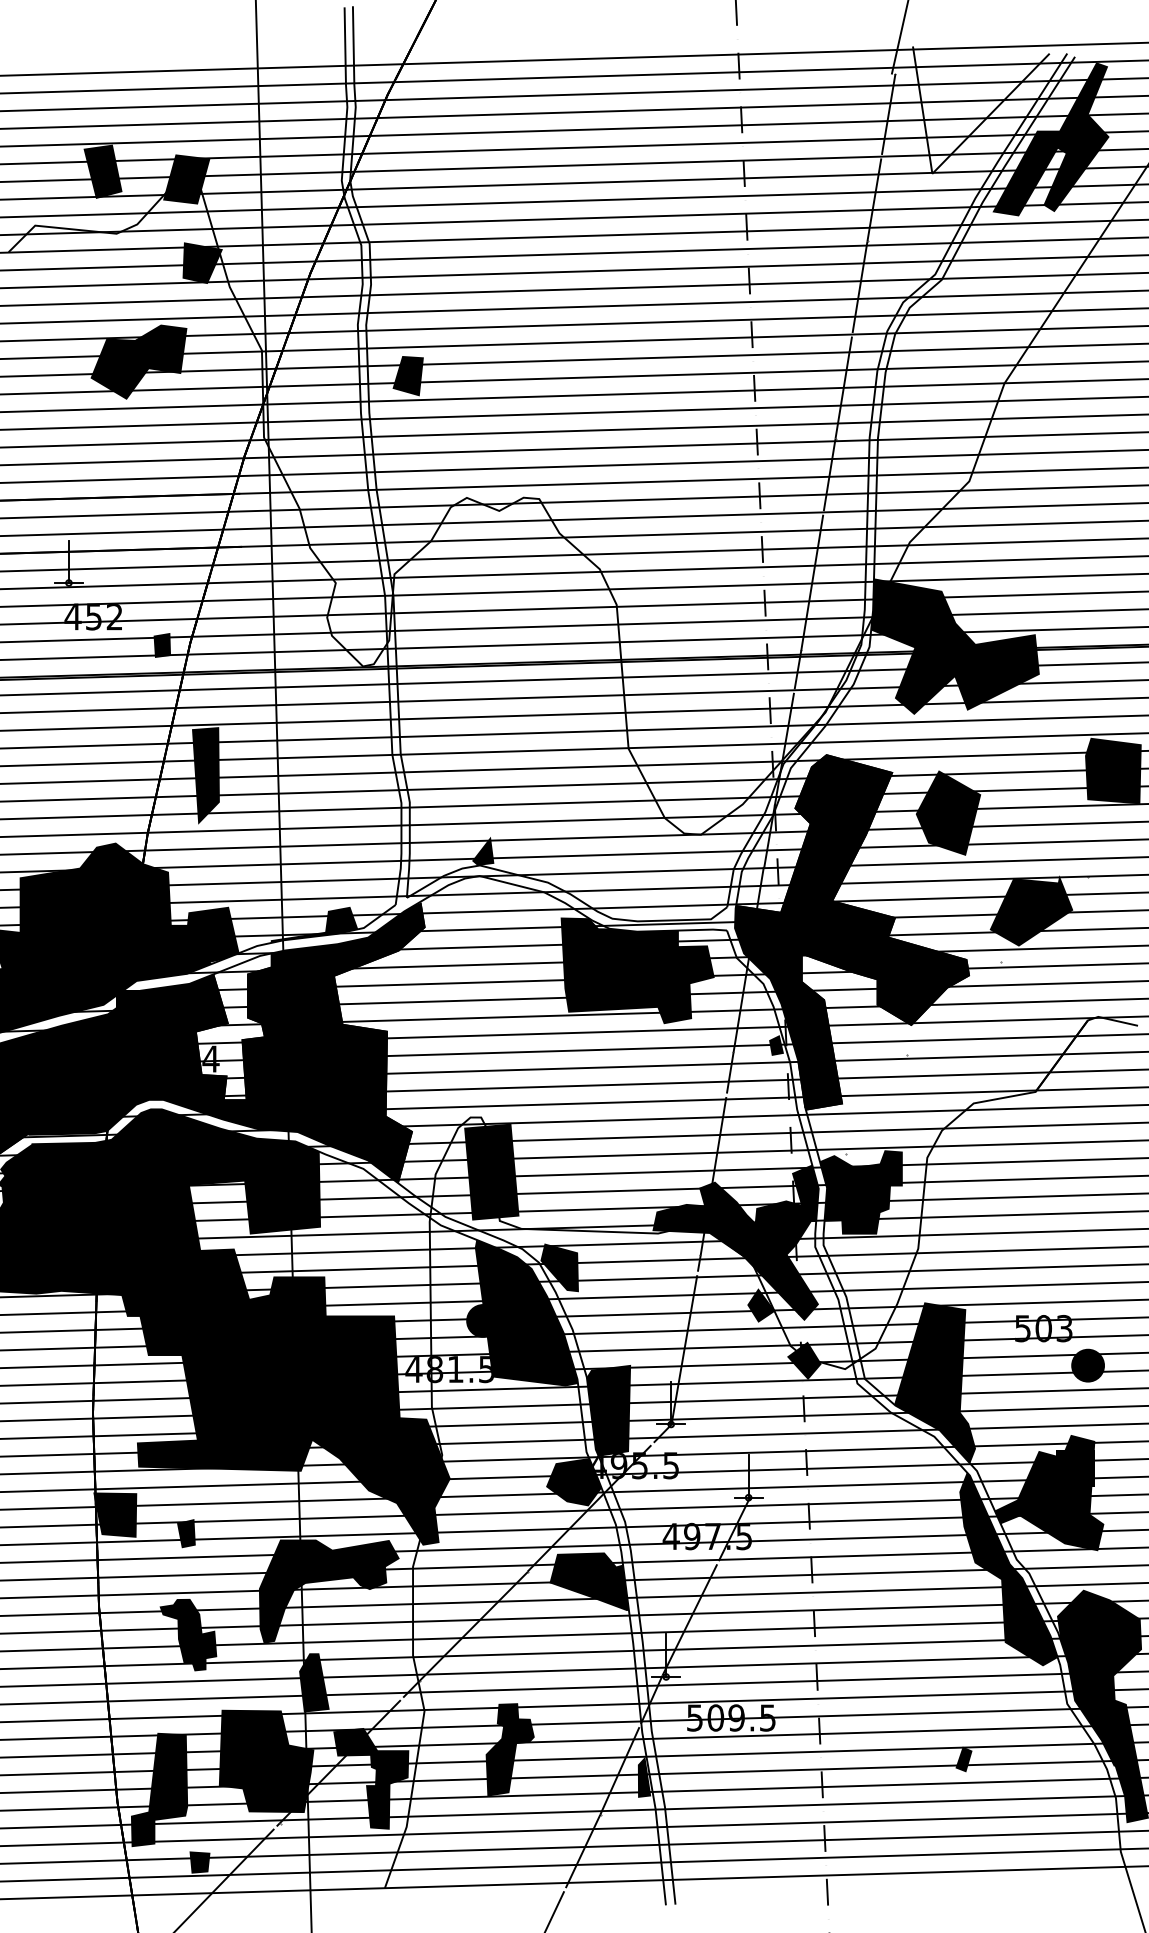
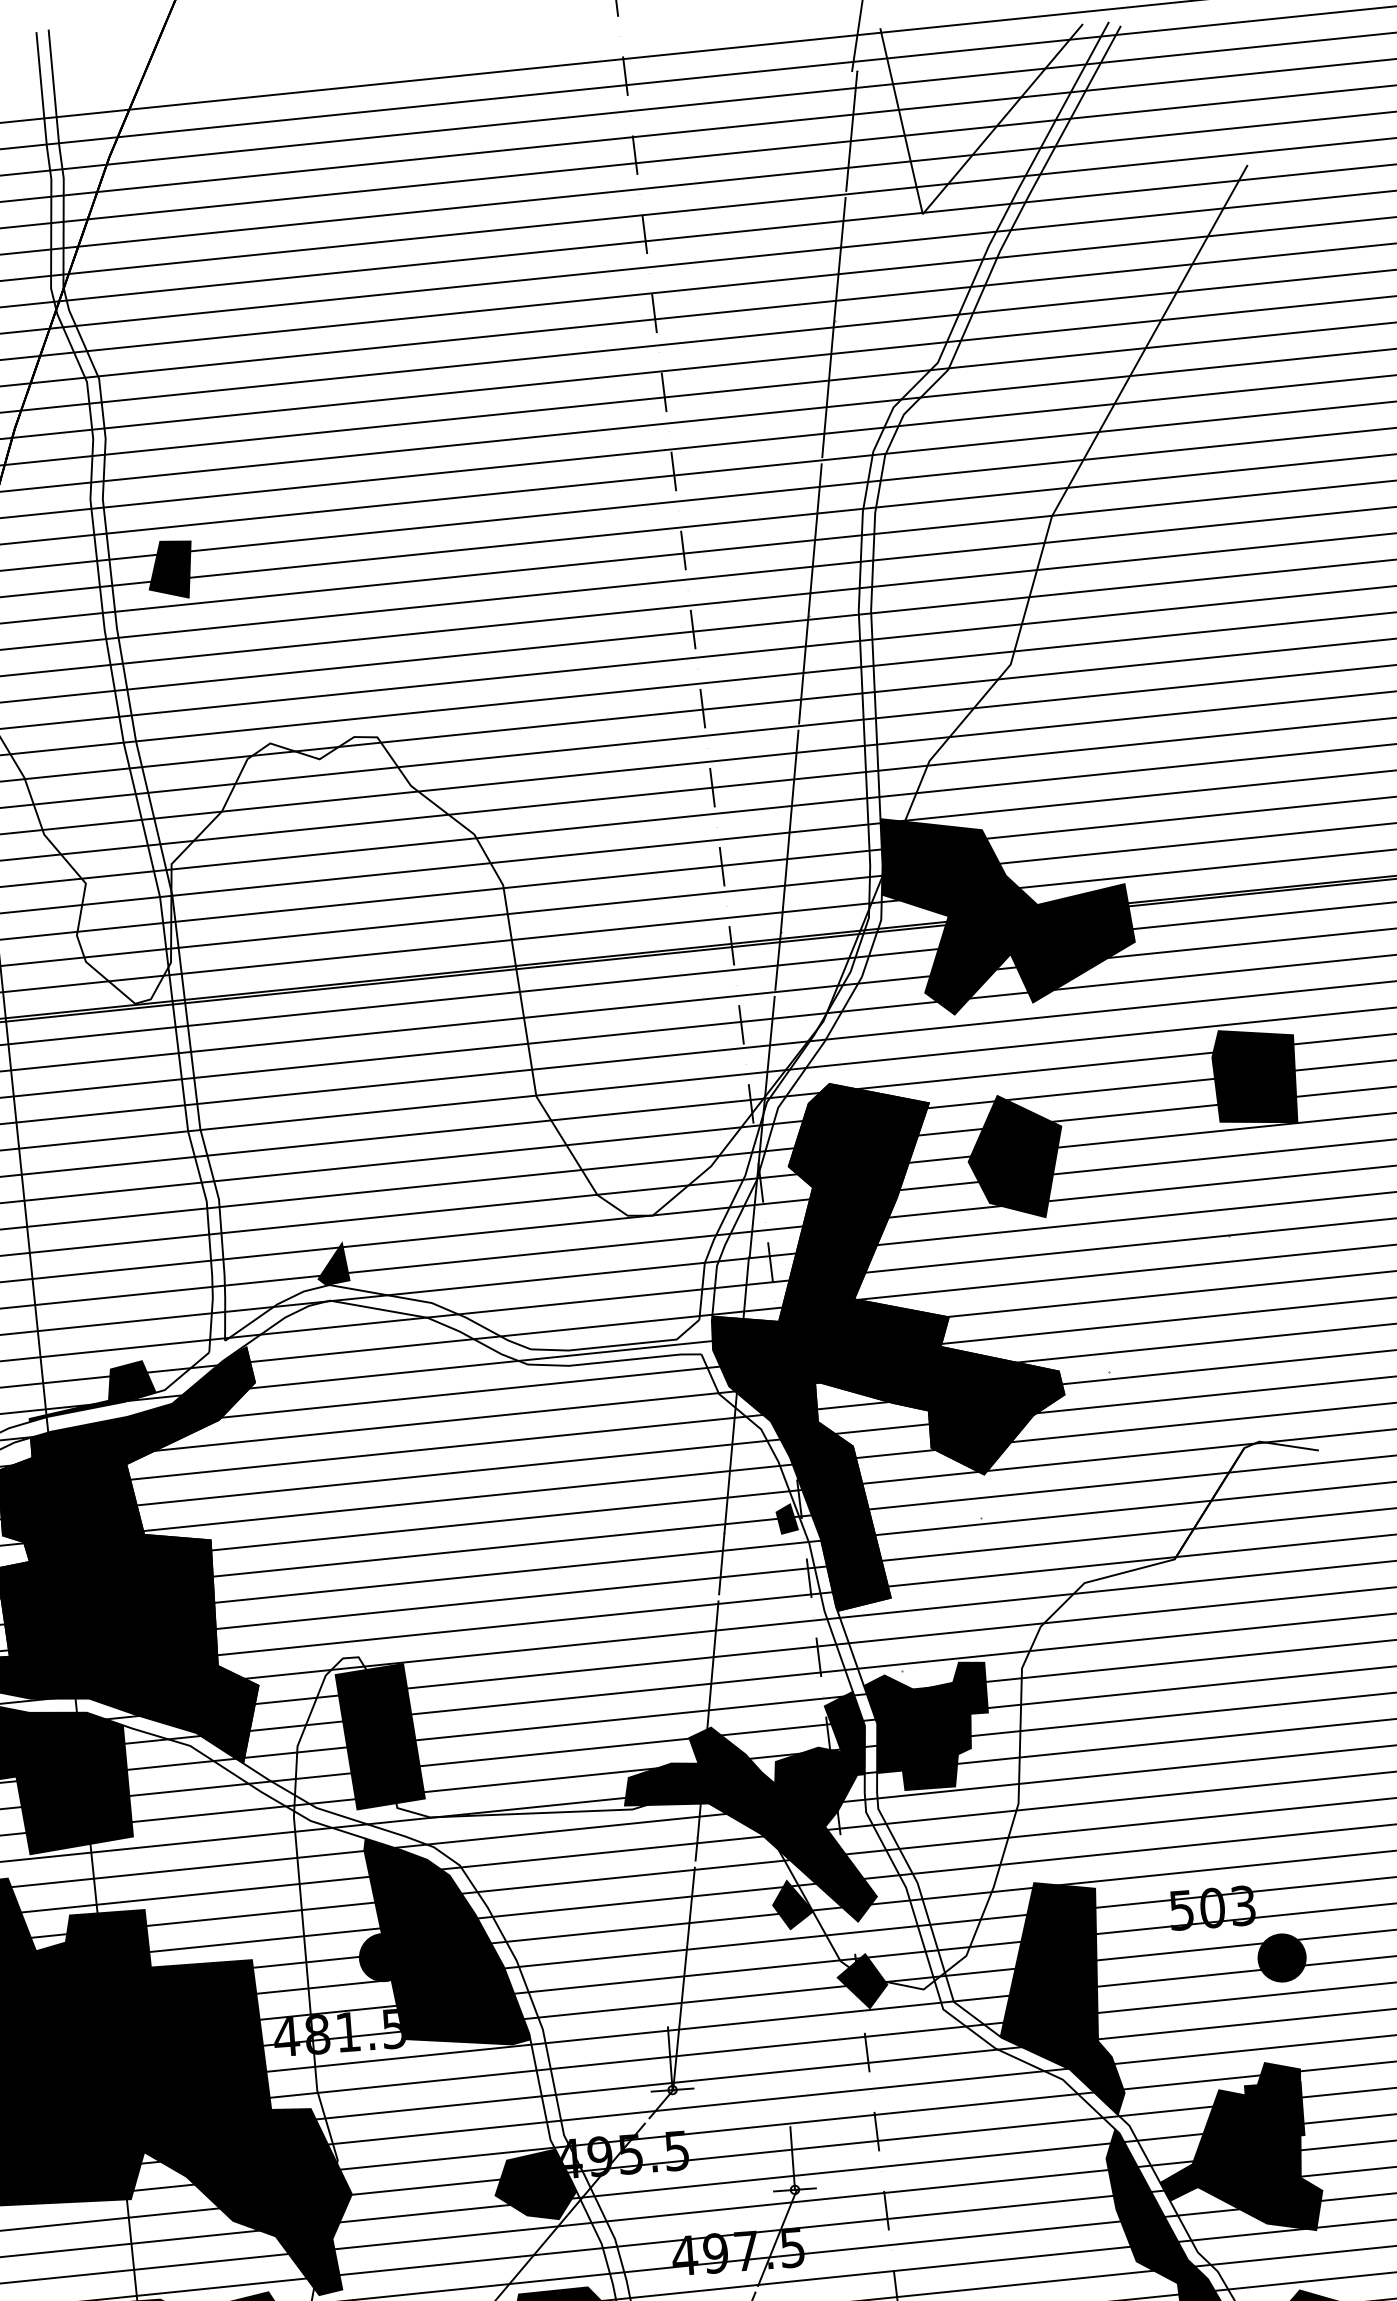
fill: (1050, 139) -> (1093, 150), removed
fill: (1031, 910) -> (1149, 1291), removed
fill: (637, 970) -> (573, 1423), removed
fill: (559, 1267) -> (490, 1870), removed
fill: (608, 1410) -> (578, 2076), removed

